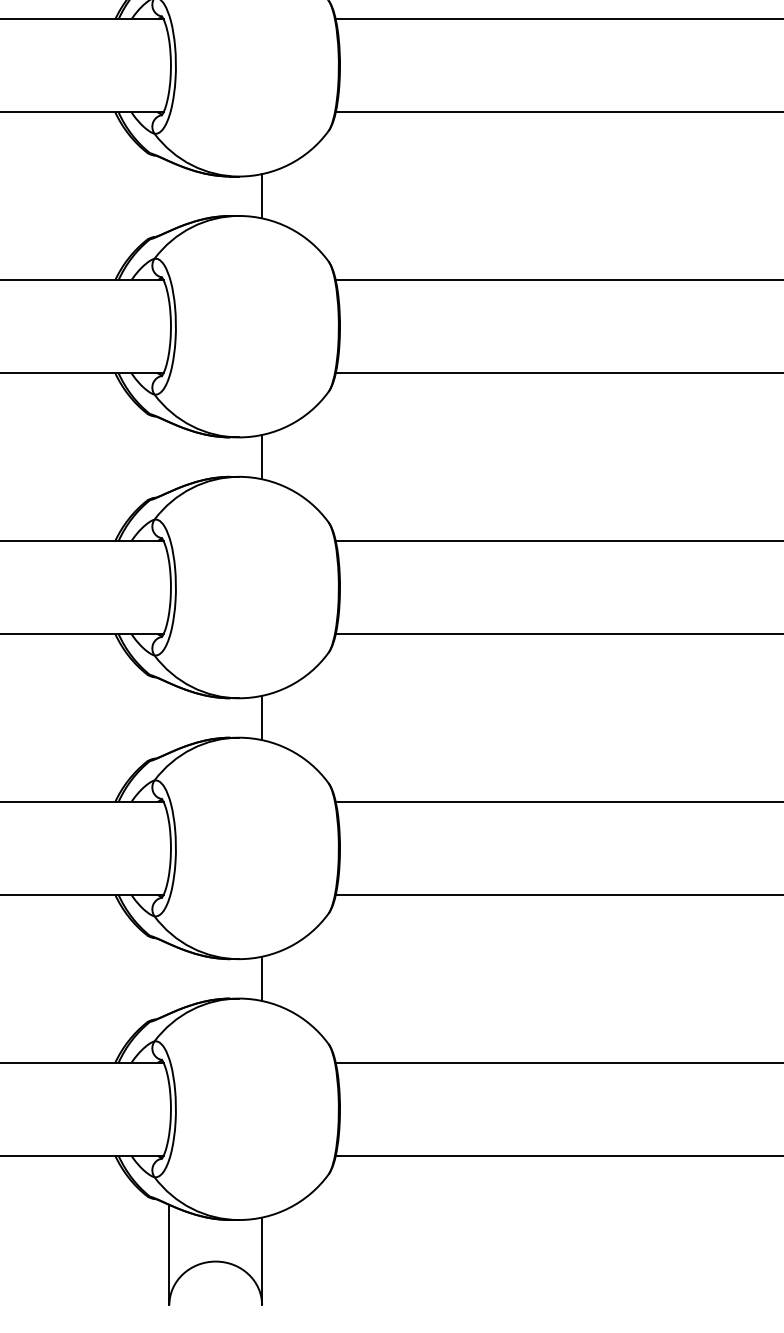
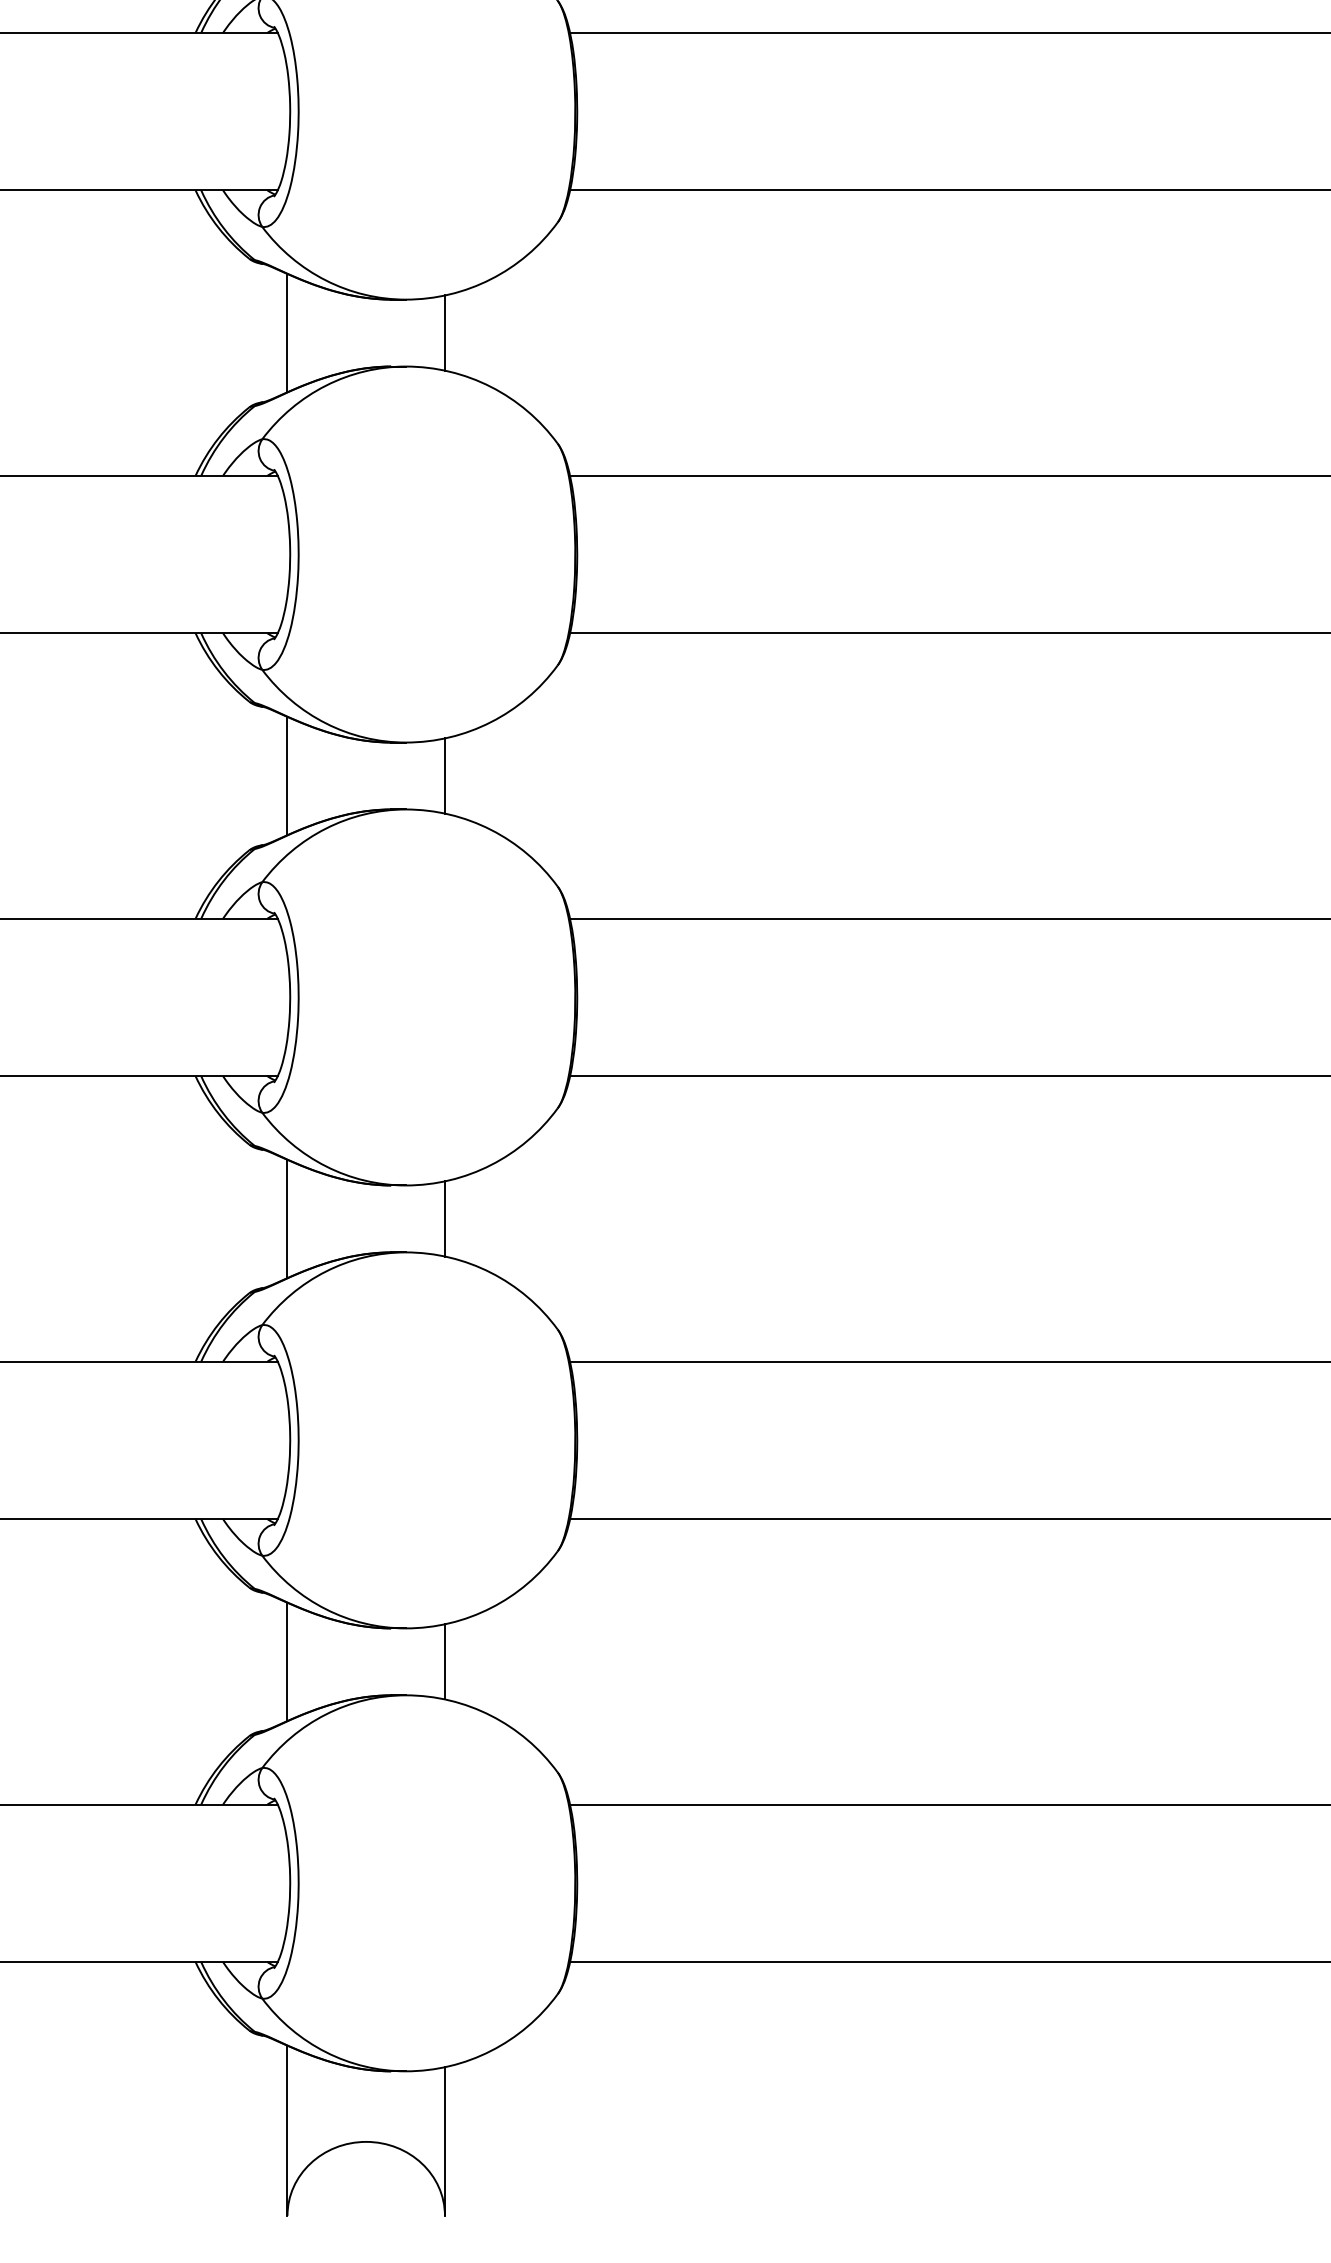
line: (169, 196) -> (287, 333), added
line: (169, 456) -> (287, 774), added
line: (169, 717) -> (287, 1218), added
line: (169, 978) -> (287, 1661), added

